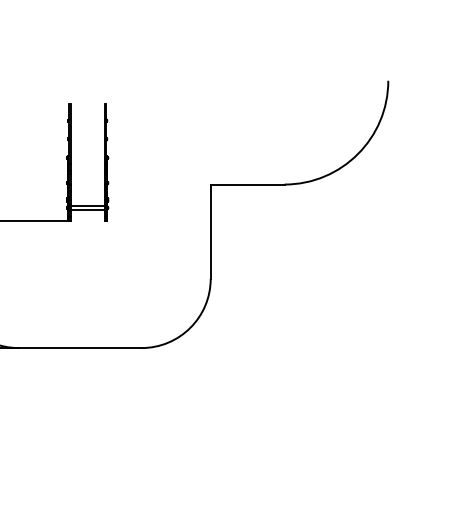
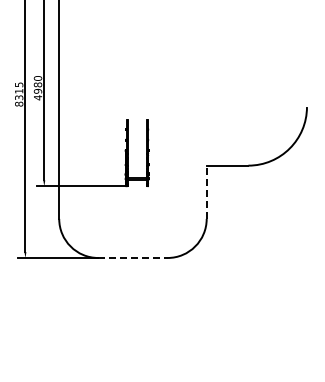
line: (210, 232) -> (206, 192), solid -> dashed
line: (79, 348) -> (132, 258), solid -> dashed

